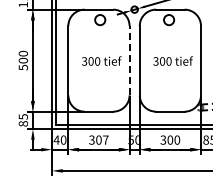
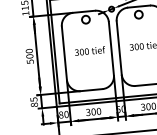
line: (129, 60) -> (111, 48), dashed -> solid
text: (56, 139) -> (61, 114), 40 -> 80
text: (105, 139) -> (98, 111), 307 -> 300

